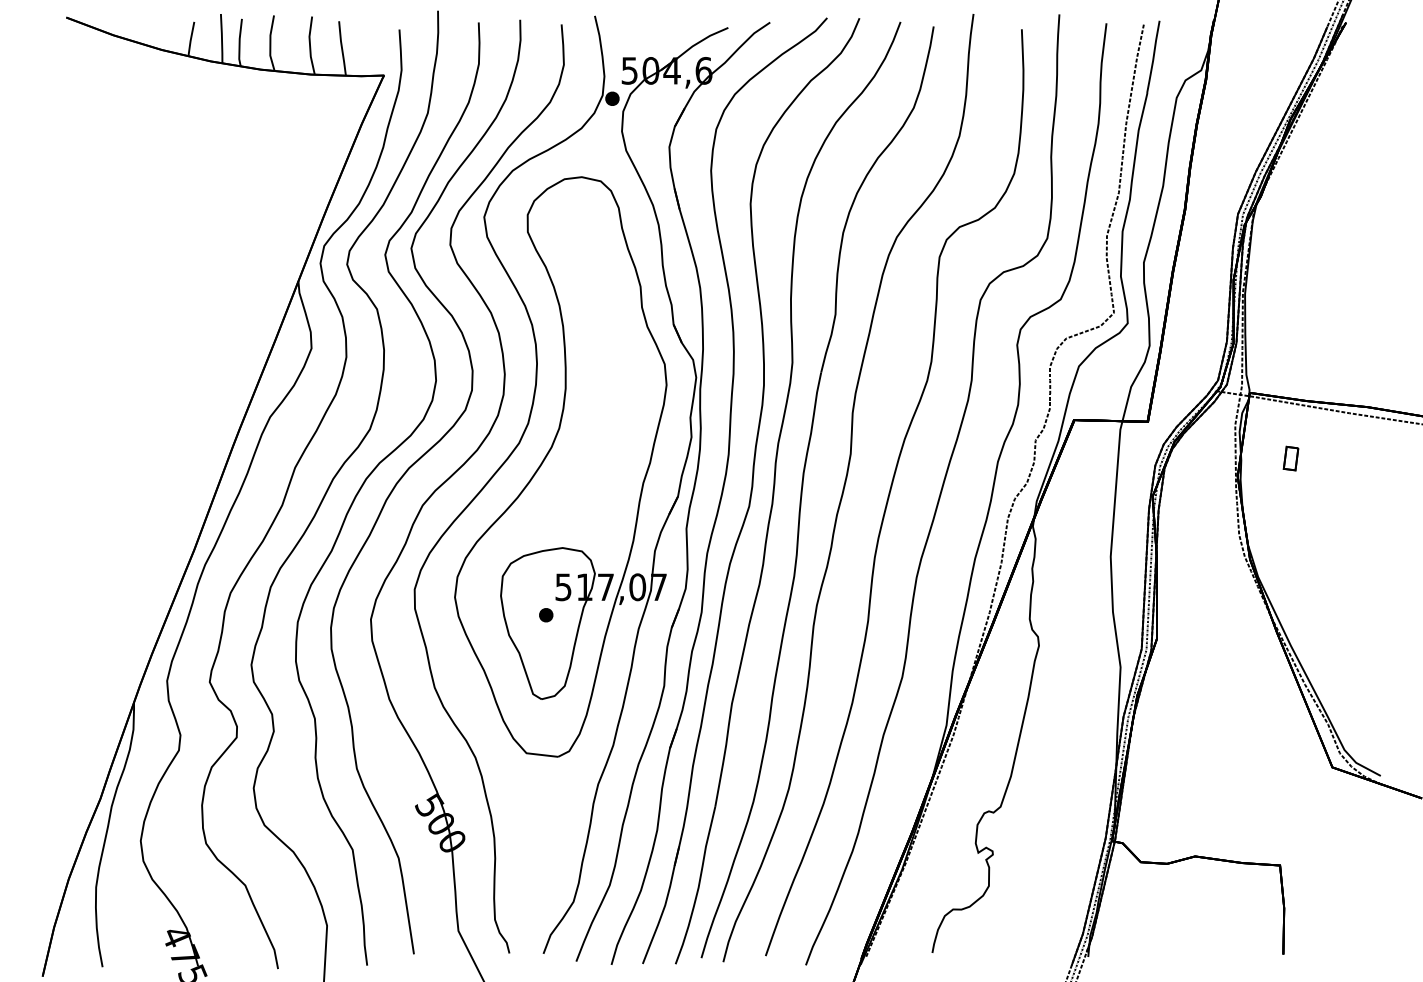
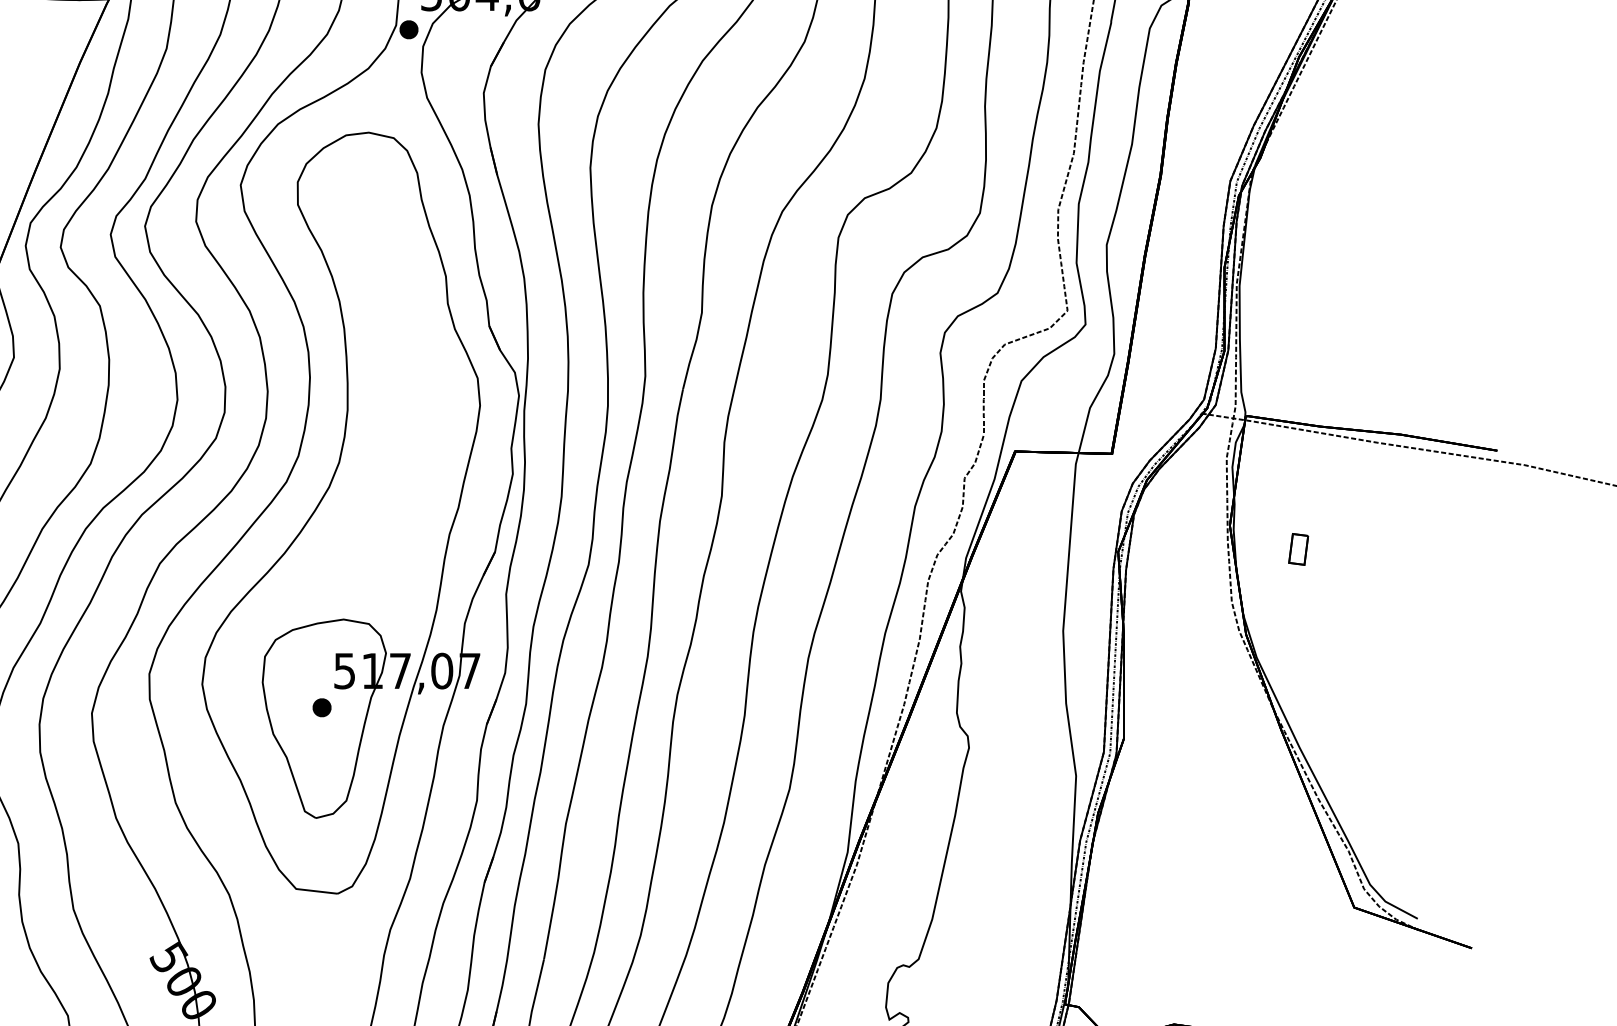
part: (1290, 458) -> (1297, 549), moved

